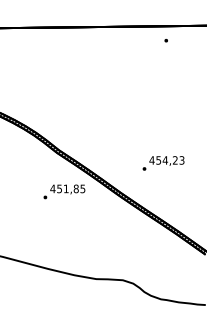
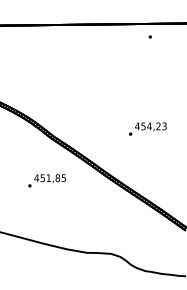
text: (163, 162) -> (147, 128), moved
text: (63, 191) -> (46, 180), moved

